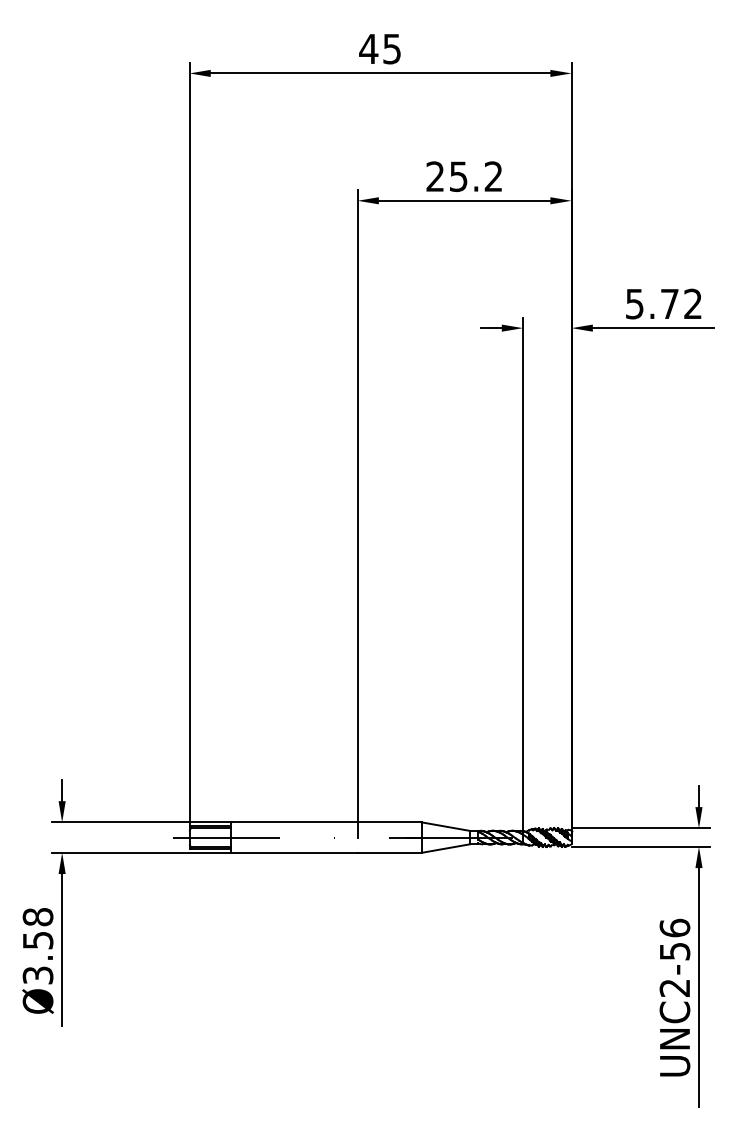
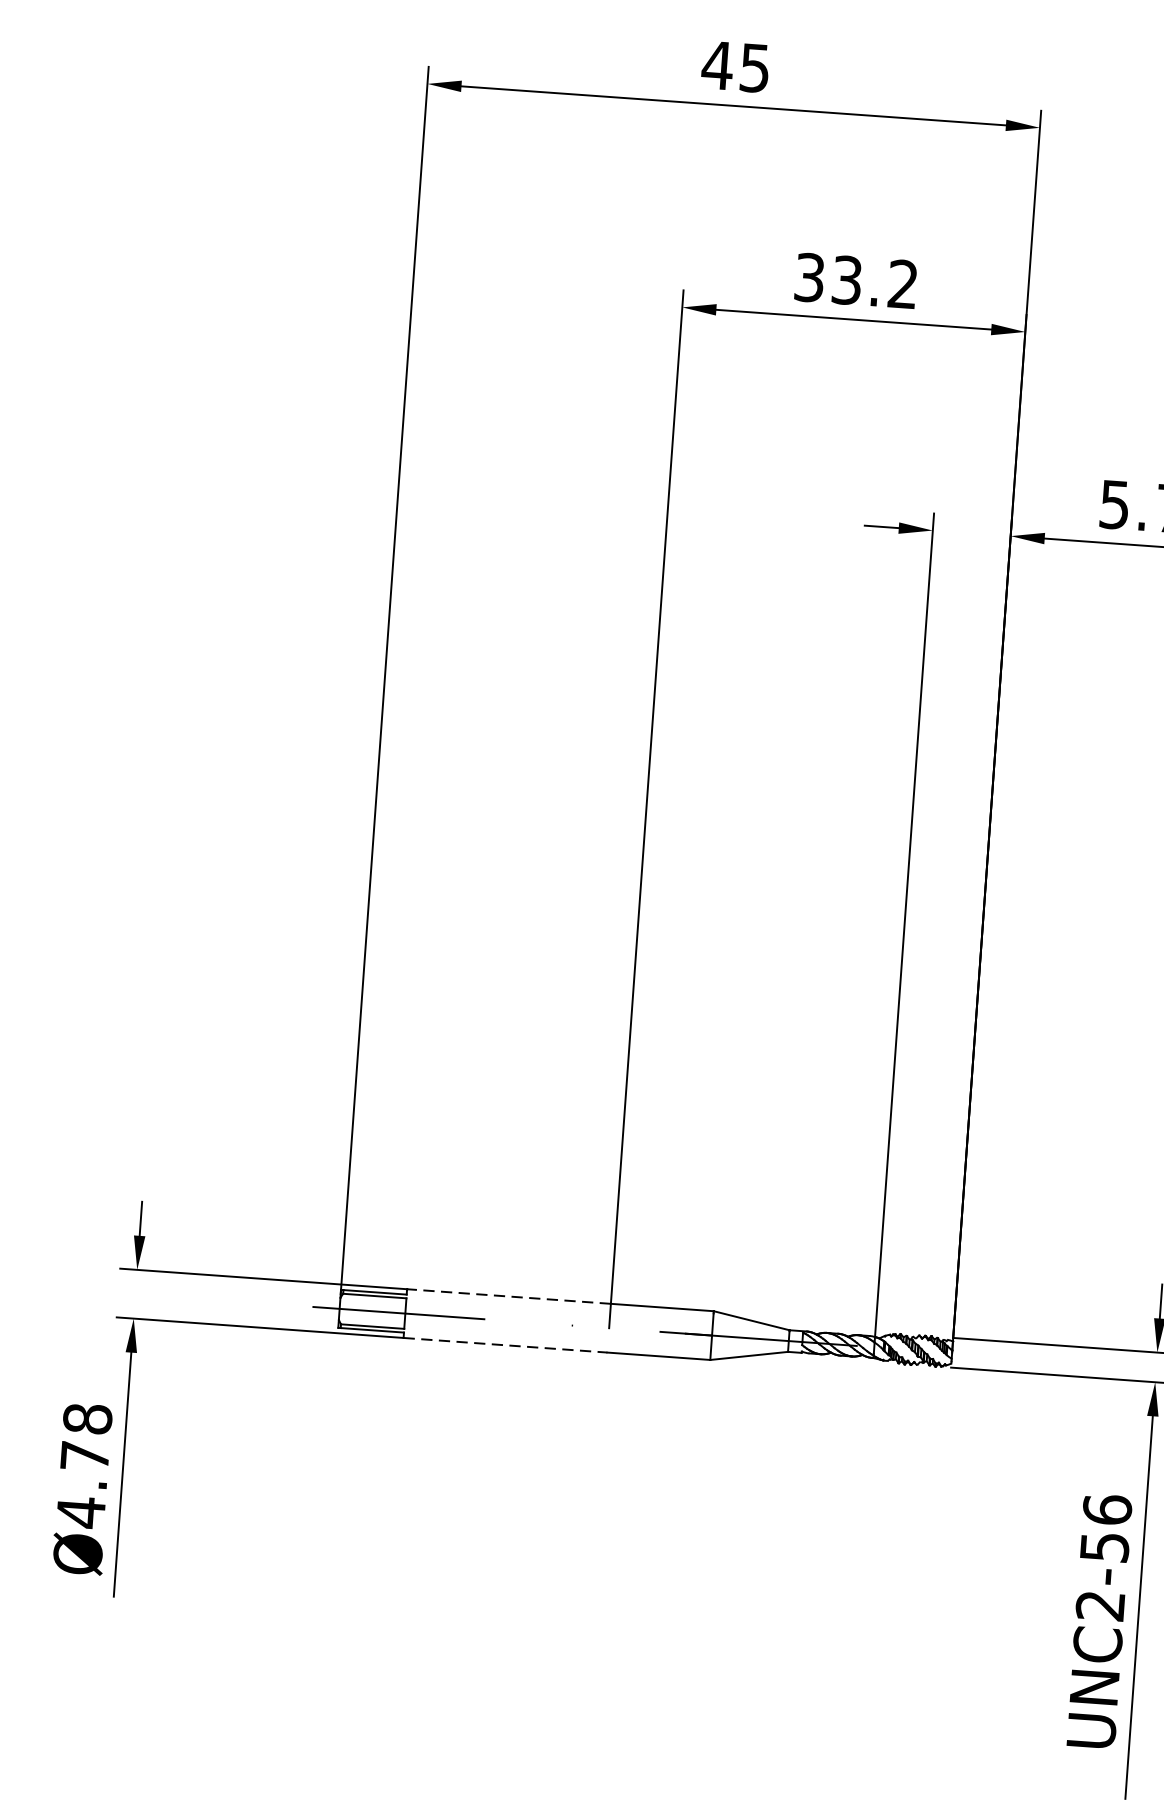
text: (446, 176) -> (827, 278), 25.2 -> 33.2
line: (294, 822) -> (509, 1296), solid -> dashed
line: (294, 852) -> (506, 1344), solid -> dashed
text: (37, 958) -> (82, 1485), Ø3.58 -> Ø4.78

